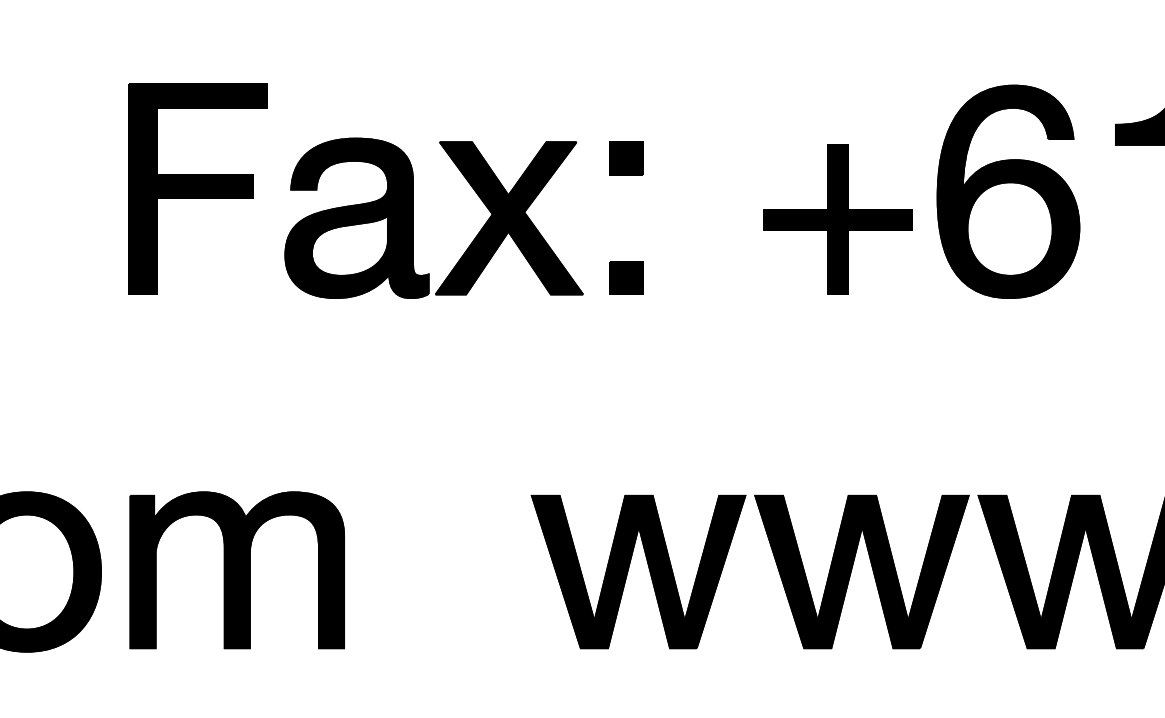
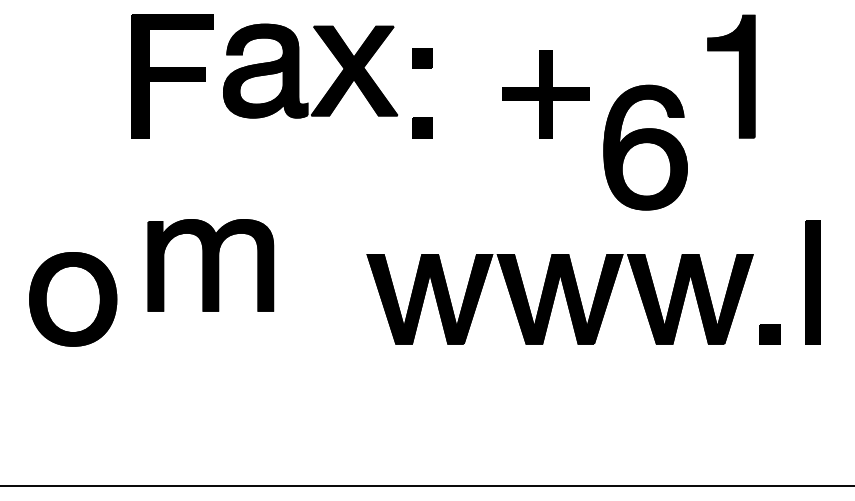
part: (1008, 191) -> (645, 147), moved
part: (415, 217) -> (299, 70), moved
part: (236, 570) -> (210, 265), moved

